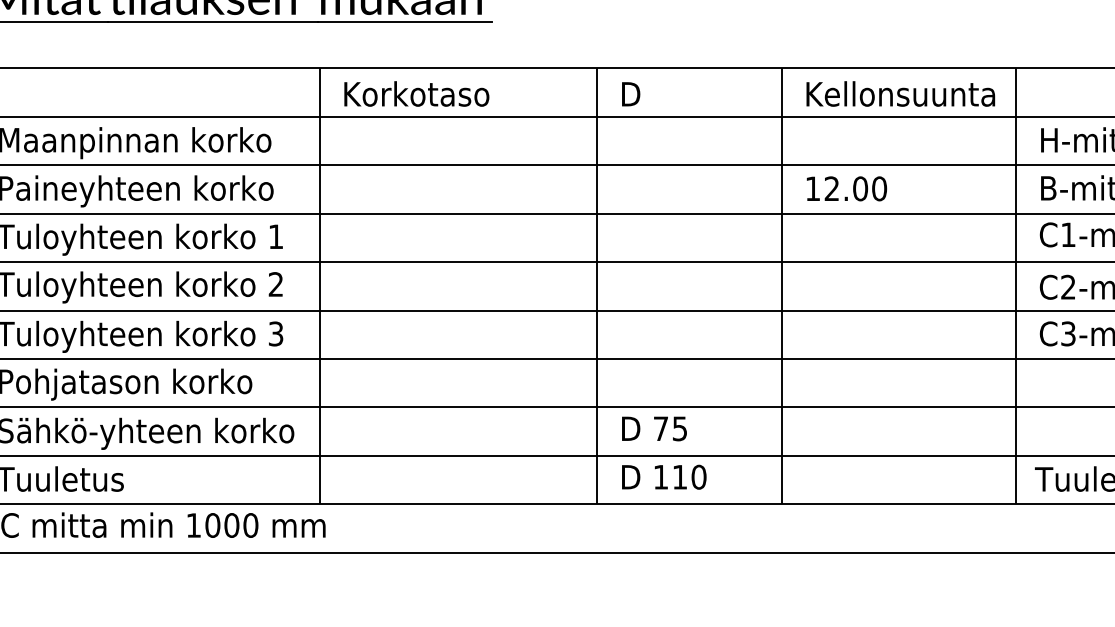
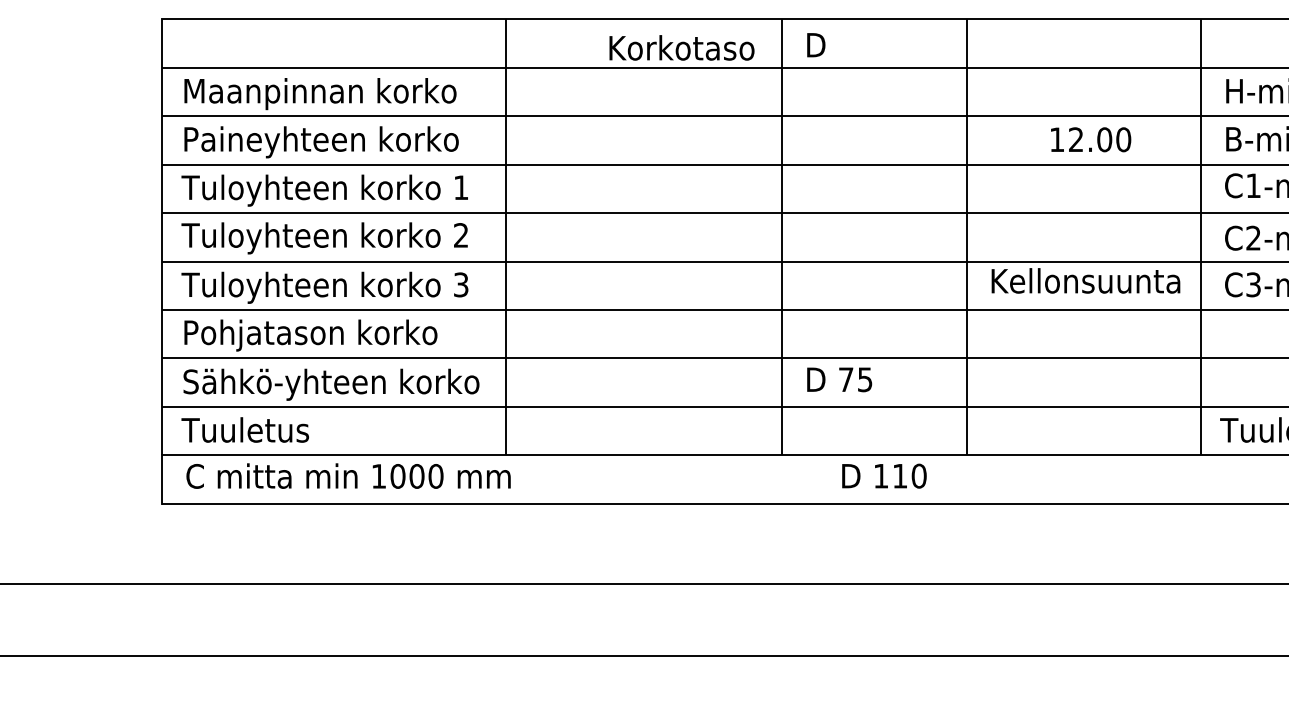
text: (416, 93) -> (681, 47), moved
text: (900, 93) -> (1085, 280), moved
text: (847, 188) -> (1091, 139), moved
text: (664, 476) -> (884, 475), moved

